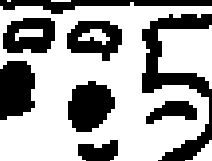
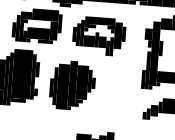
part: (91, 106) -> (72, 85), moved

